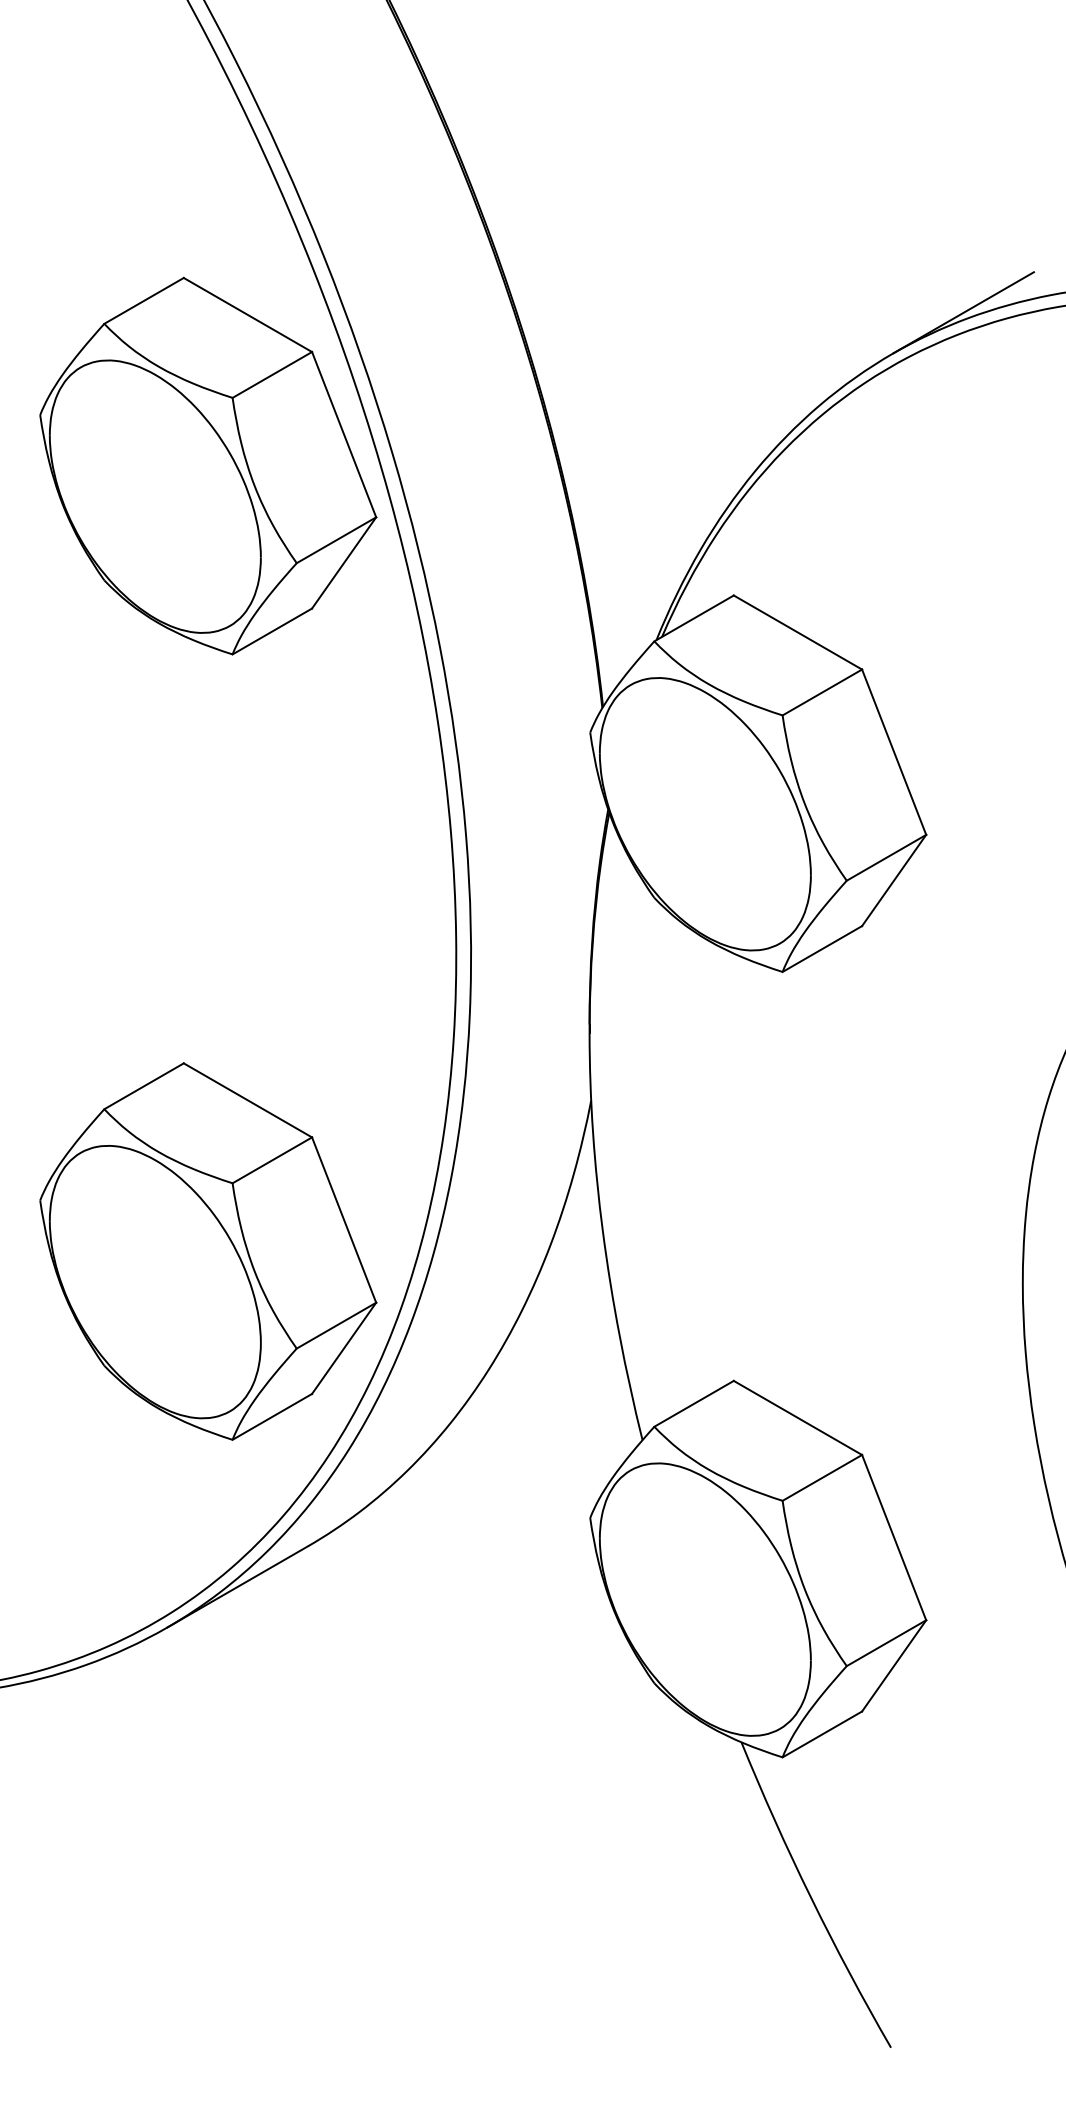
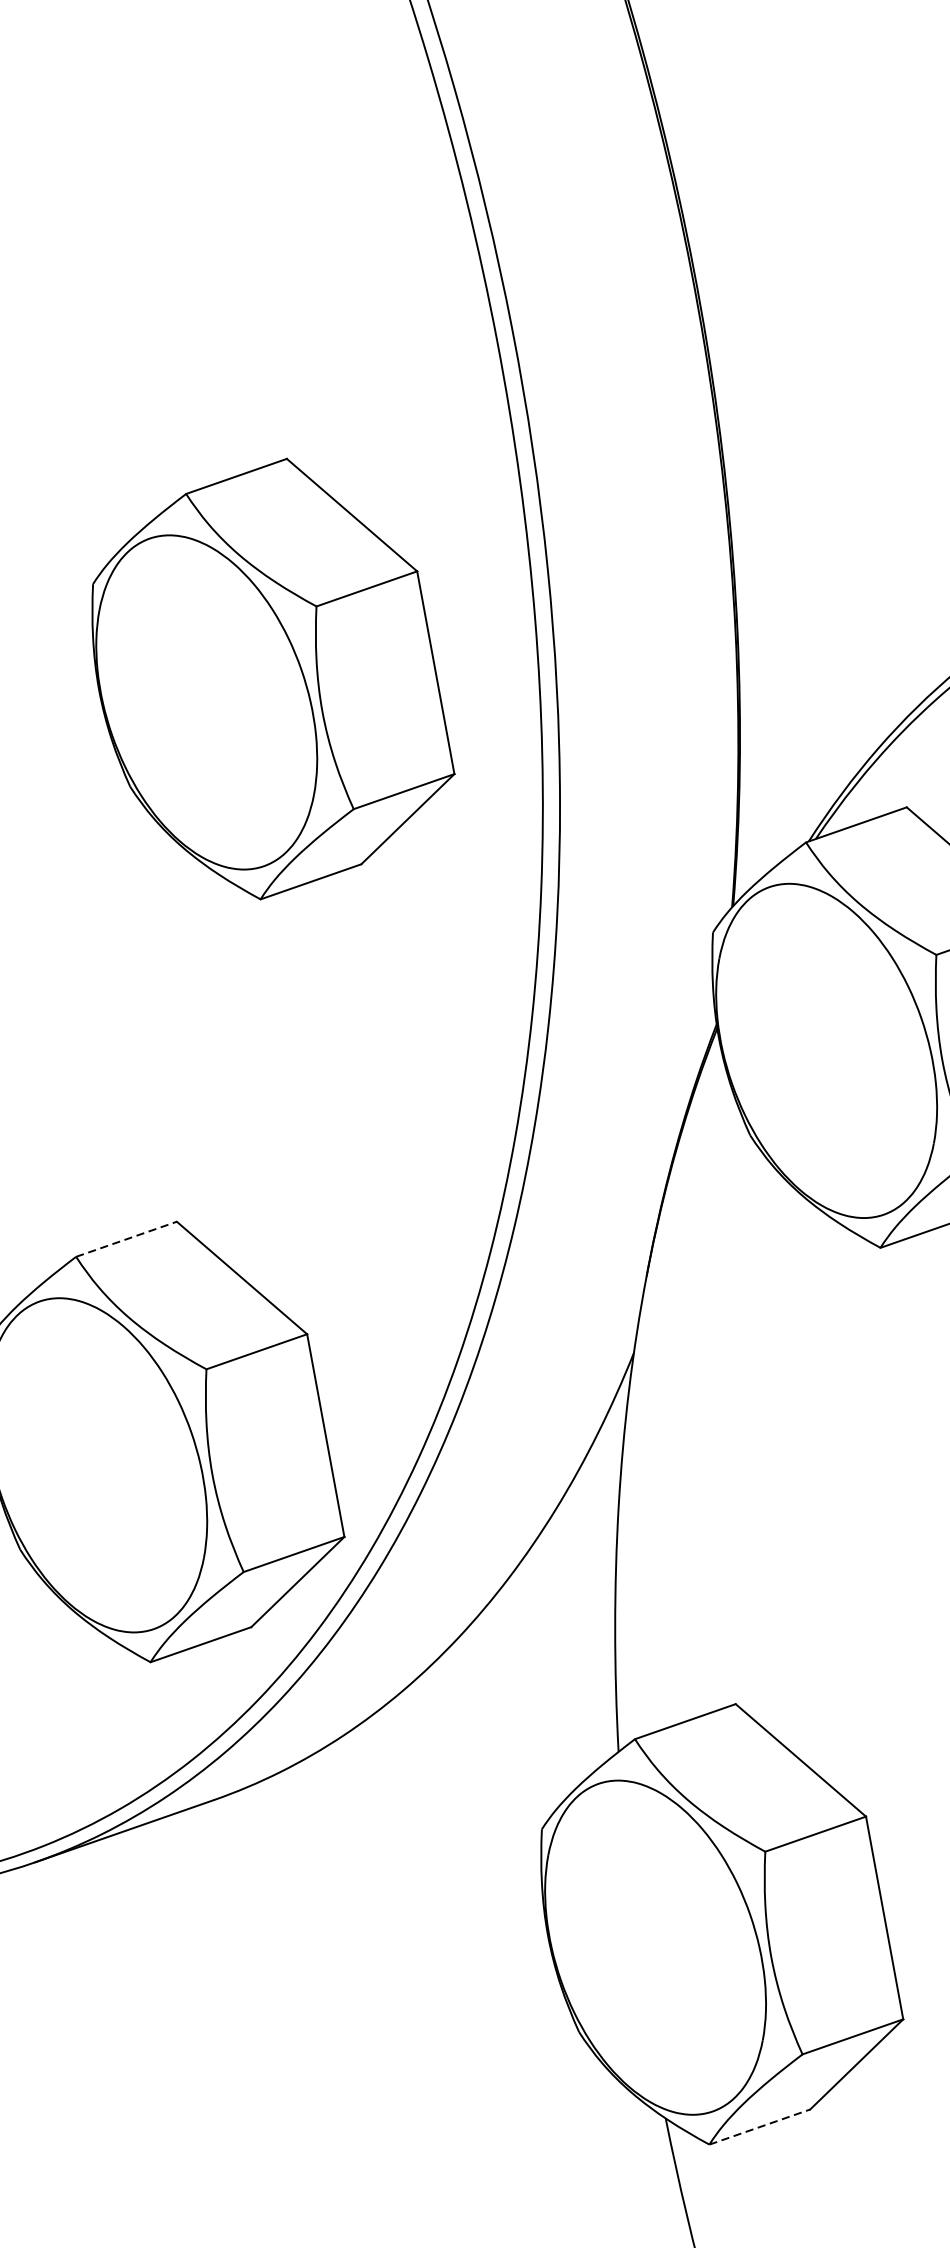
part: (208, 465) -> (274, 678), moved
line: (144, 1086) -> (126, 1239), solid -> dashed
line: (822, 1734) -> (759, 2127), solid -> dashed

